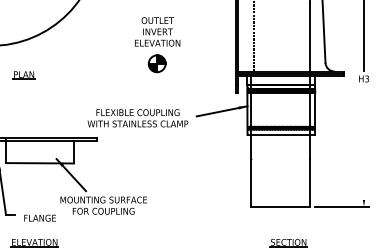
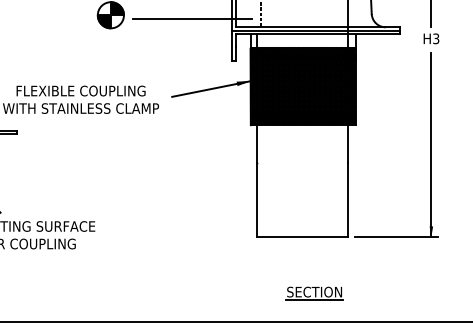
line: (209, 66) -> (191, 19), added
hatch: (281, 109) -> (303, 86), added
line: (363, 147) -> (430, 145), added

